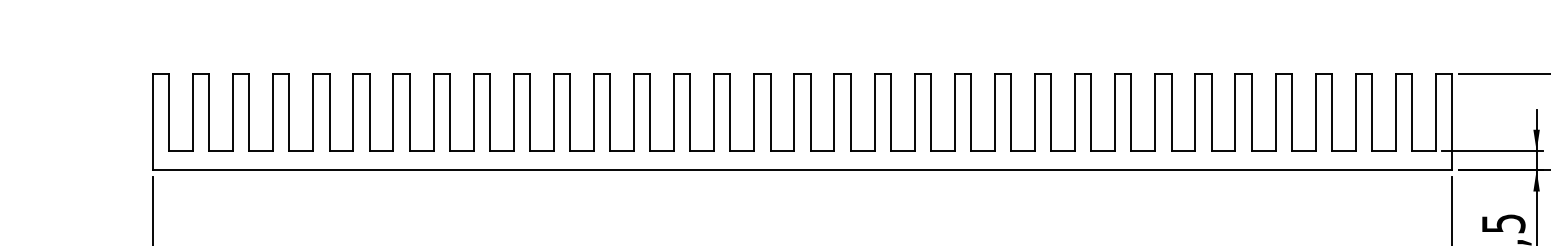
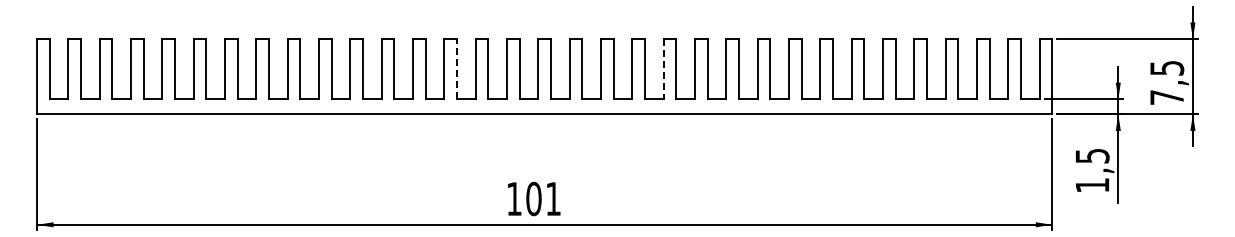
line: (690, 111) -> (457, 68), solid -> dashed
line: (954, 112) -> (663, 69), solid -> dashed

